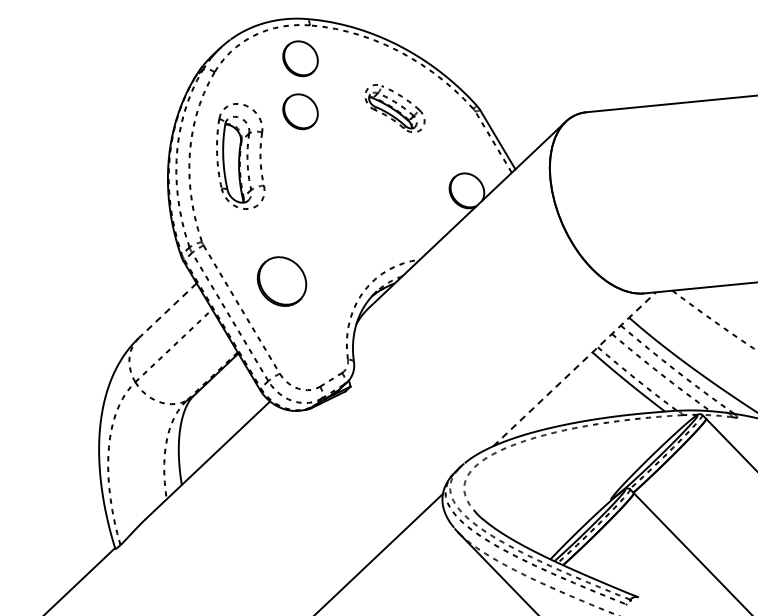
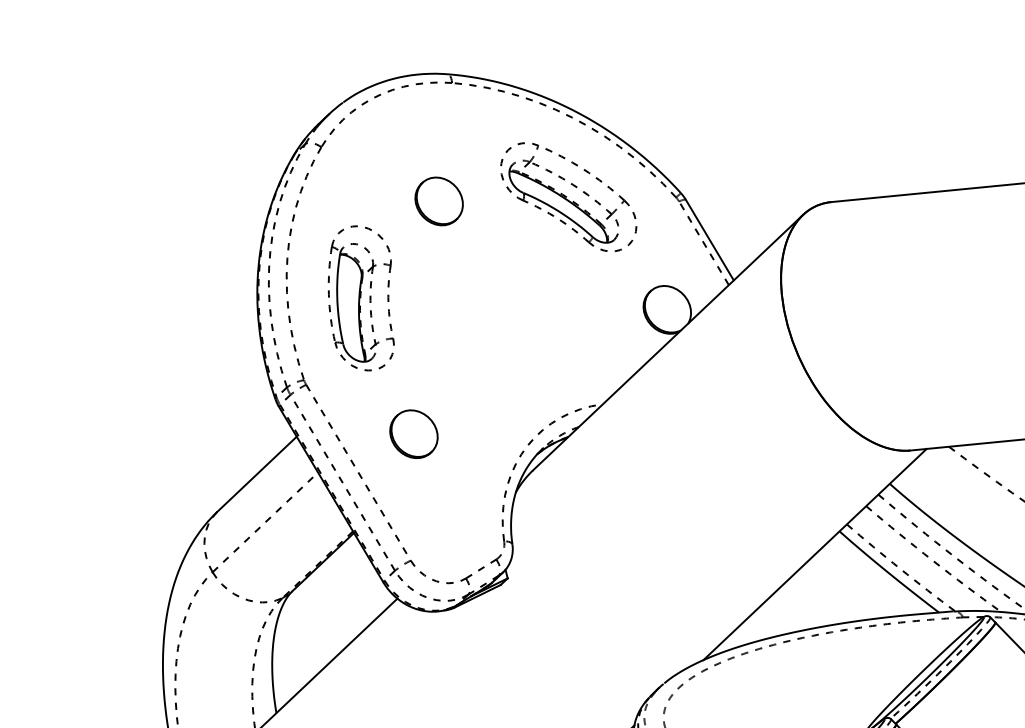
part: (300, 58) -> (439, 128), removed
part: (394, 108) -> (567, 196), size x1.67
part: (240, 156) -> (360, 298), moved
part: (282, 281) -> (414, 434), size x0.71
line: (167, 310) -> (256, 473), dashed -> solid
line: (575, 368) -> (816, 553), dashed -> solid

